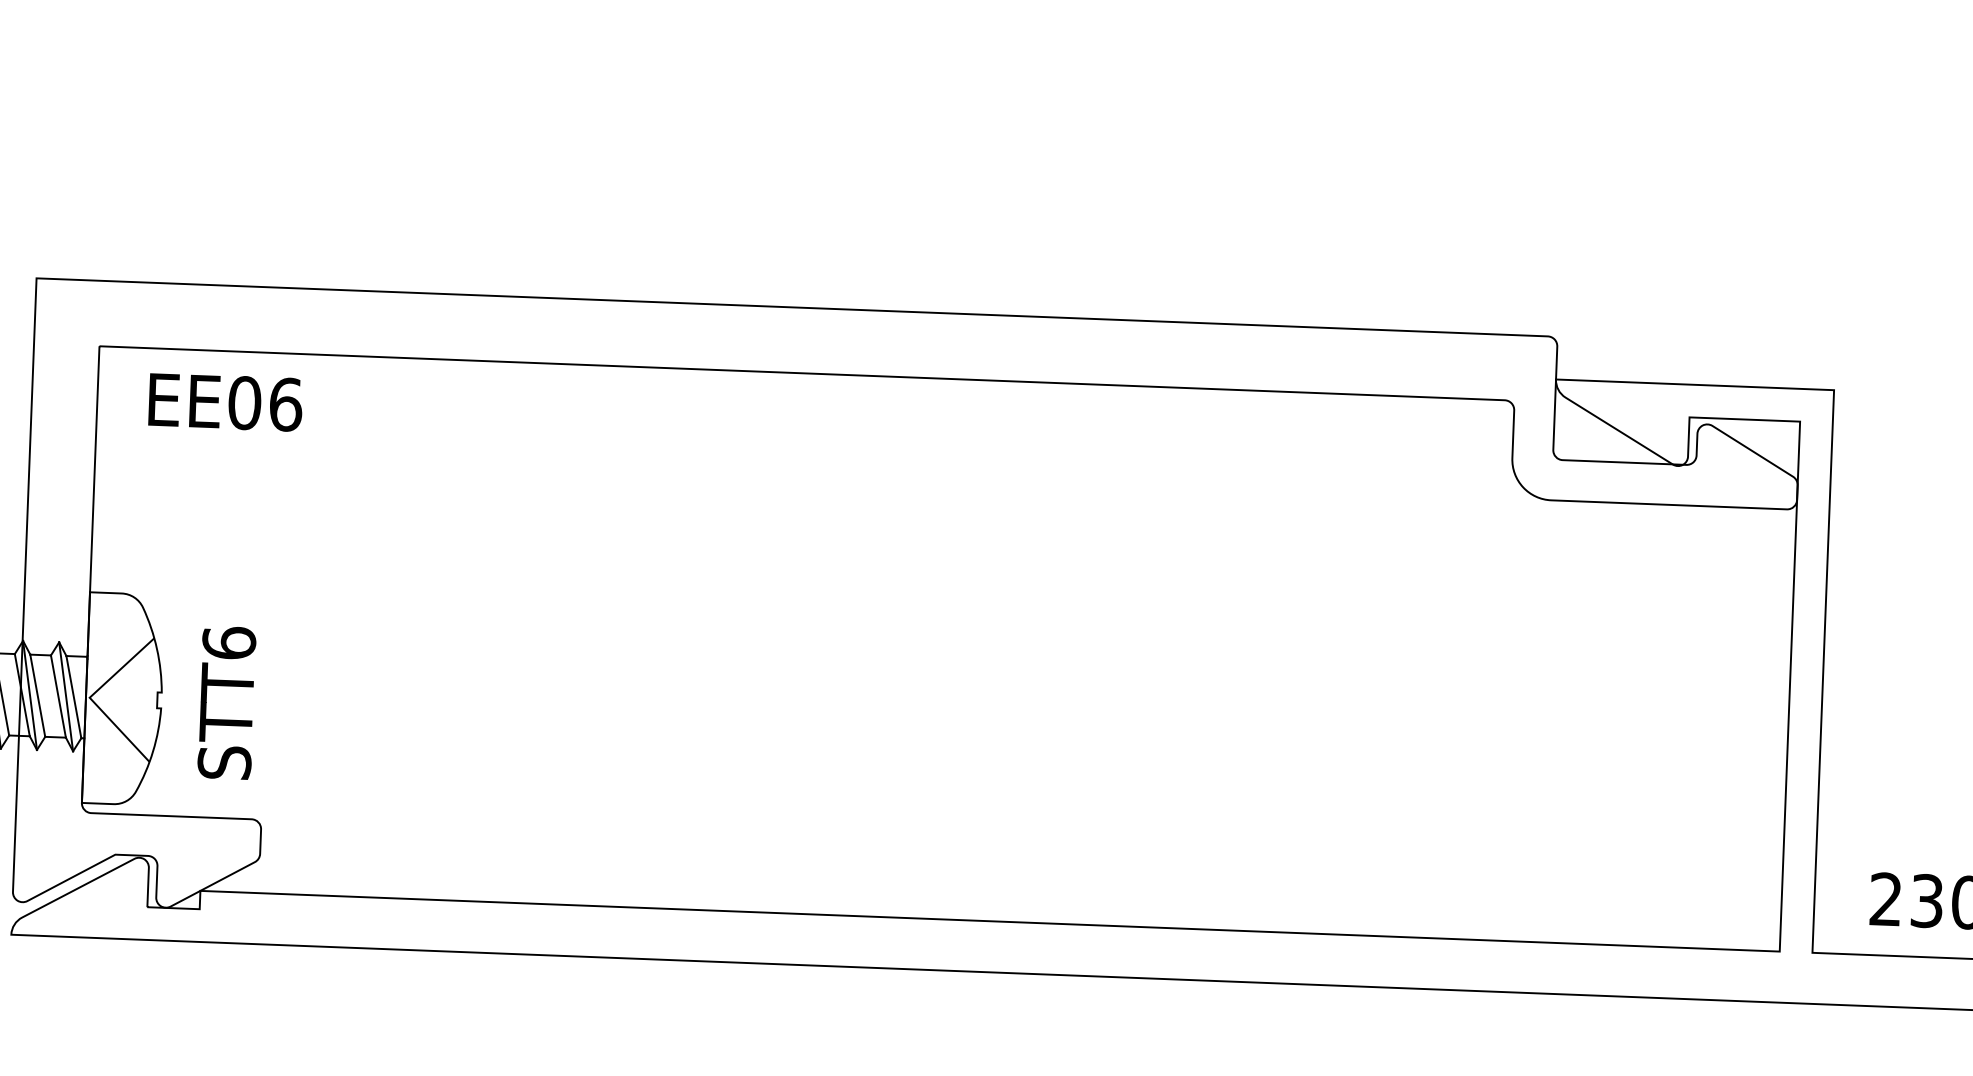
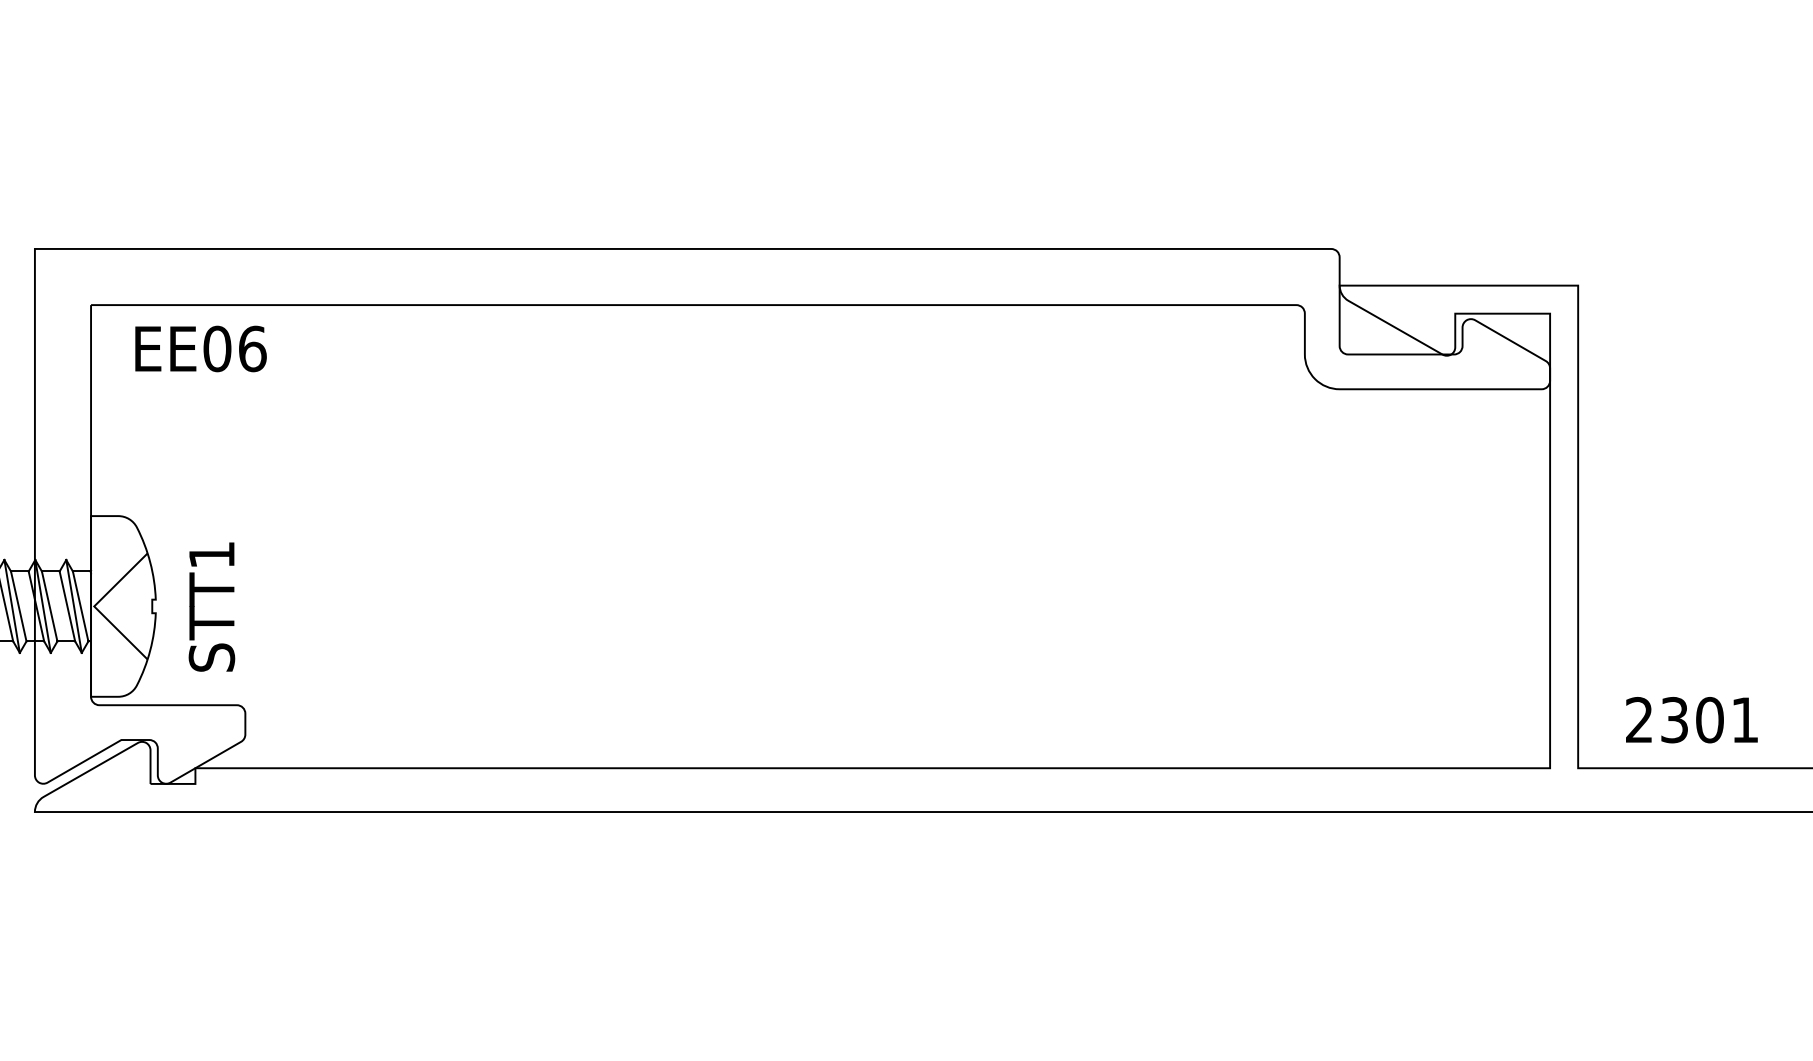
text: (228, 642) -> (211, 554), STT6 -> STT1

